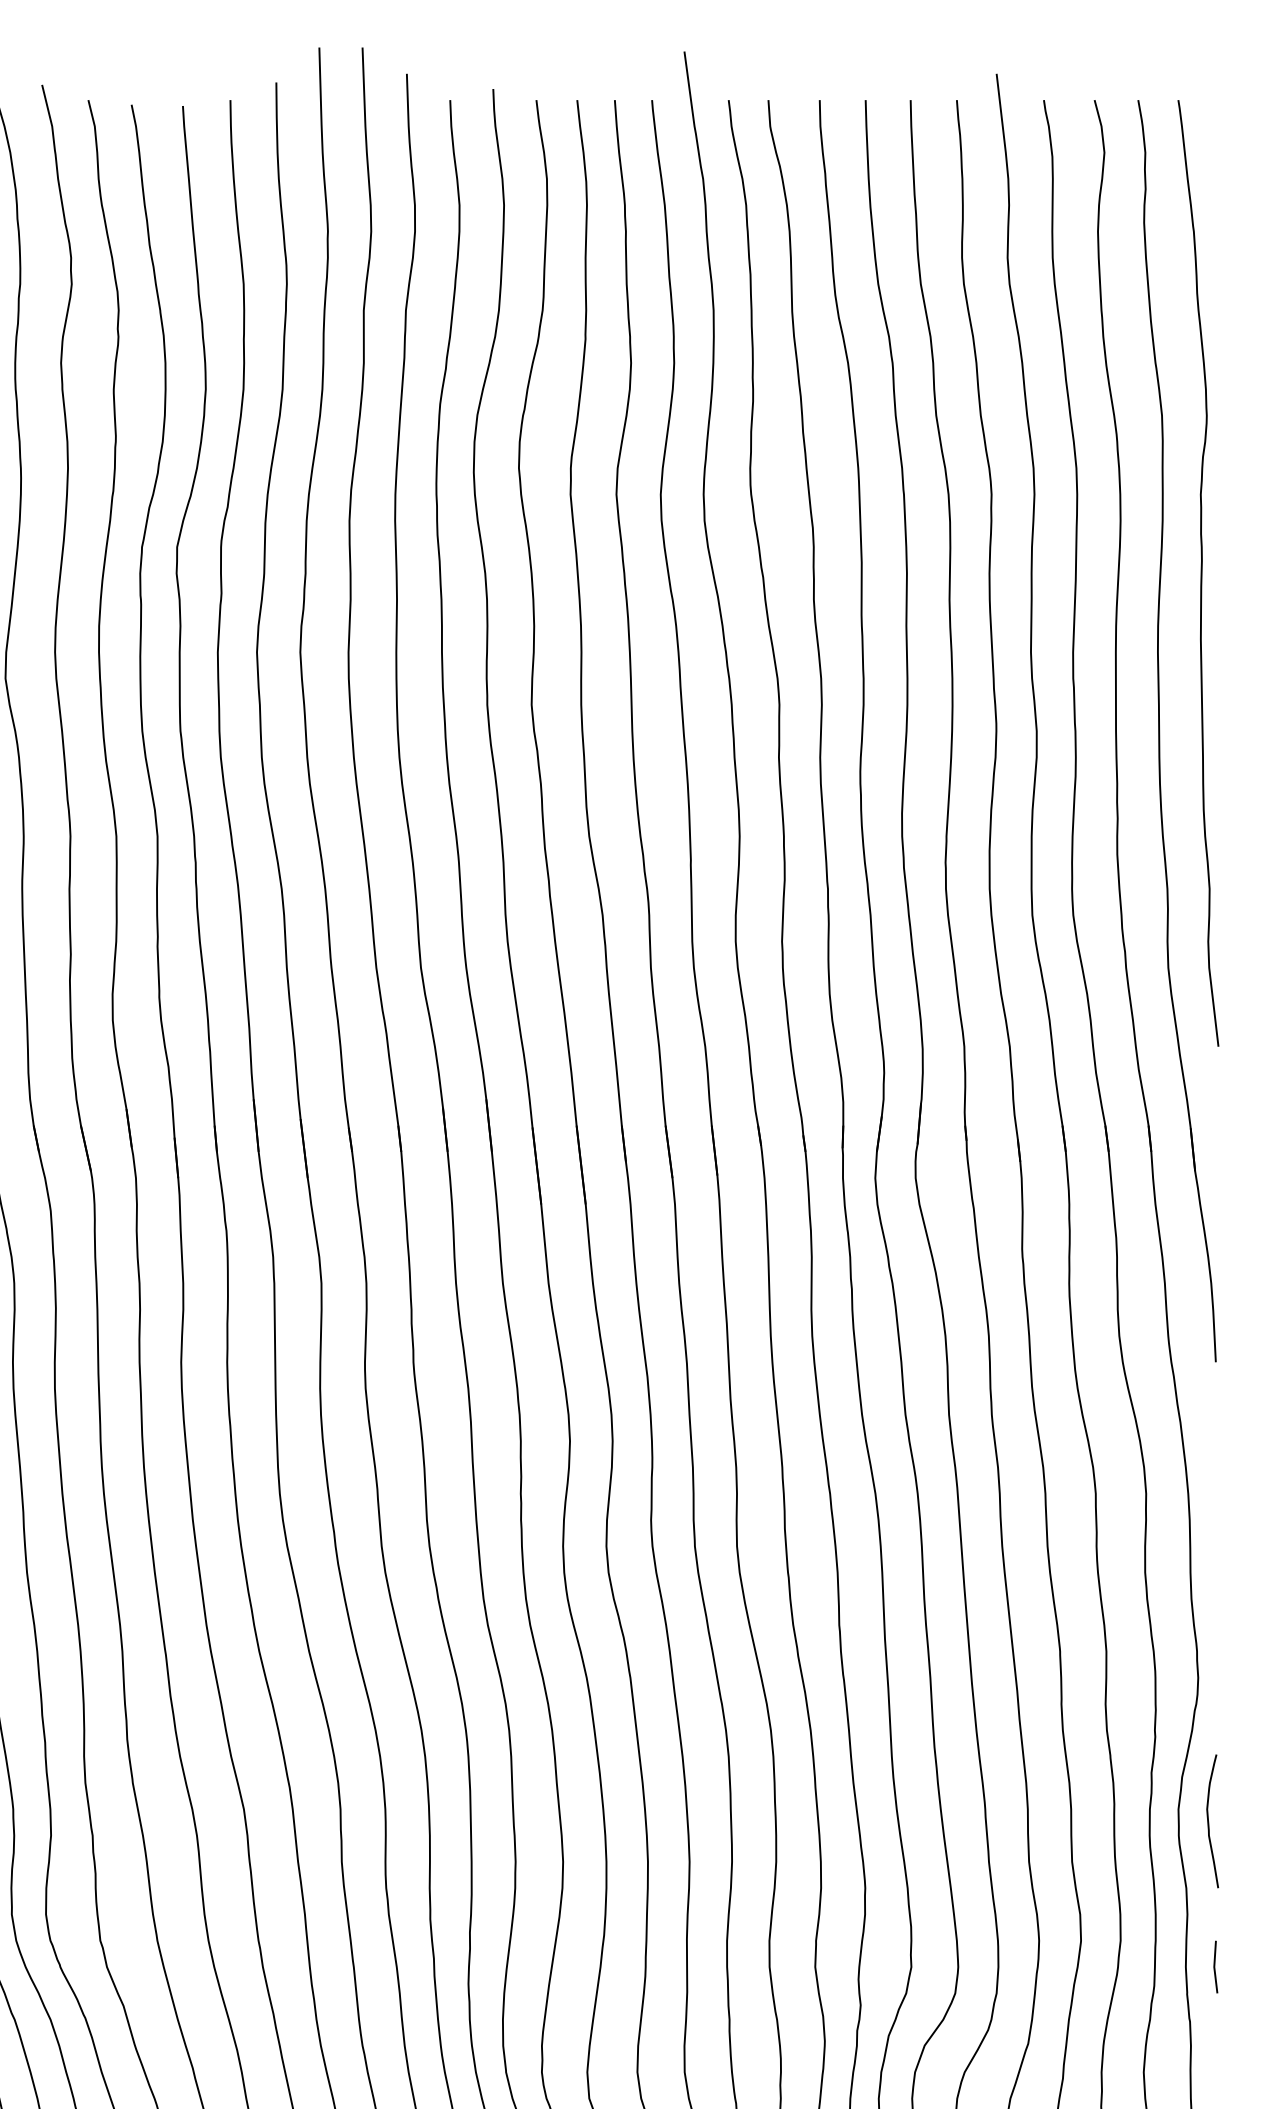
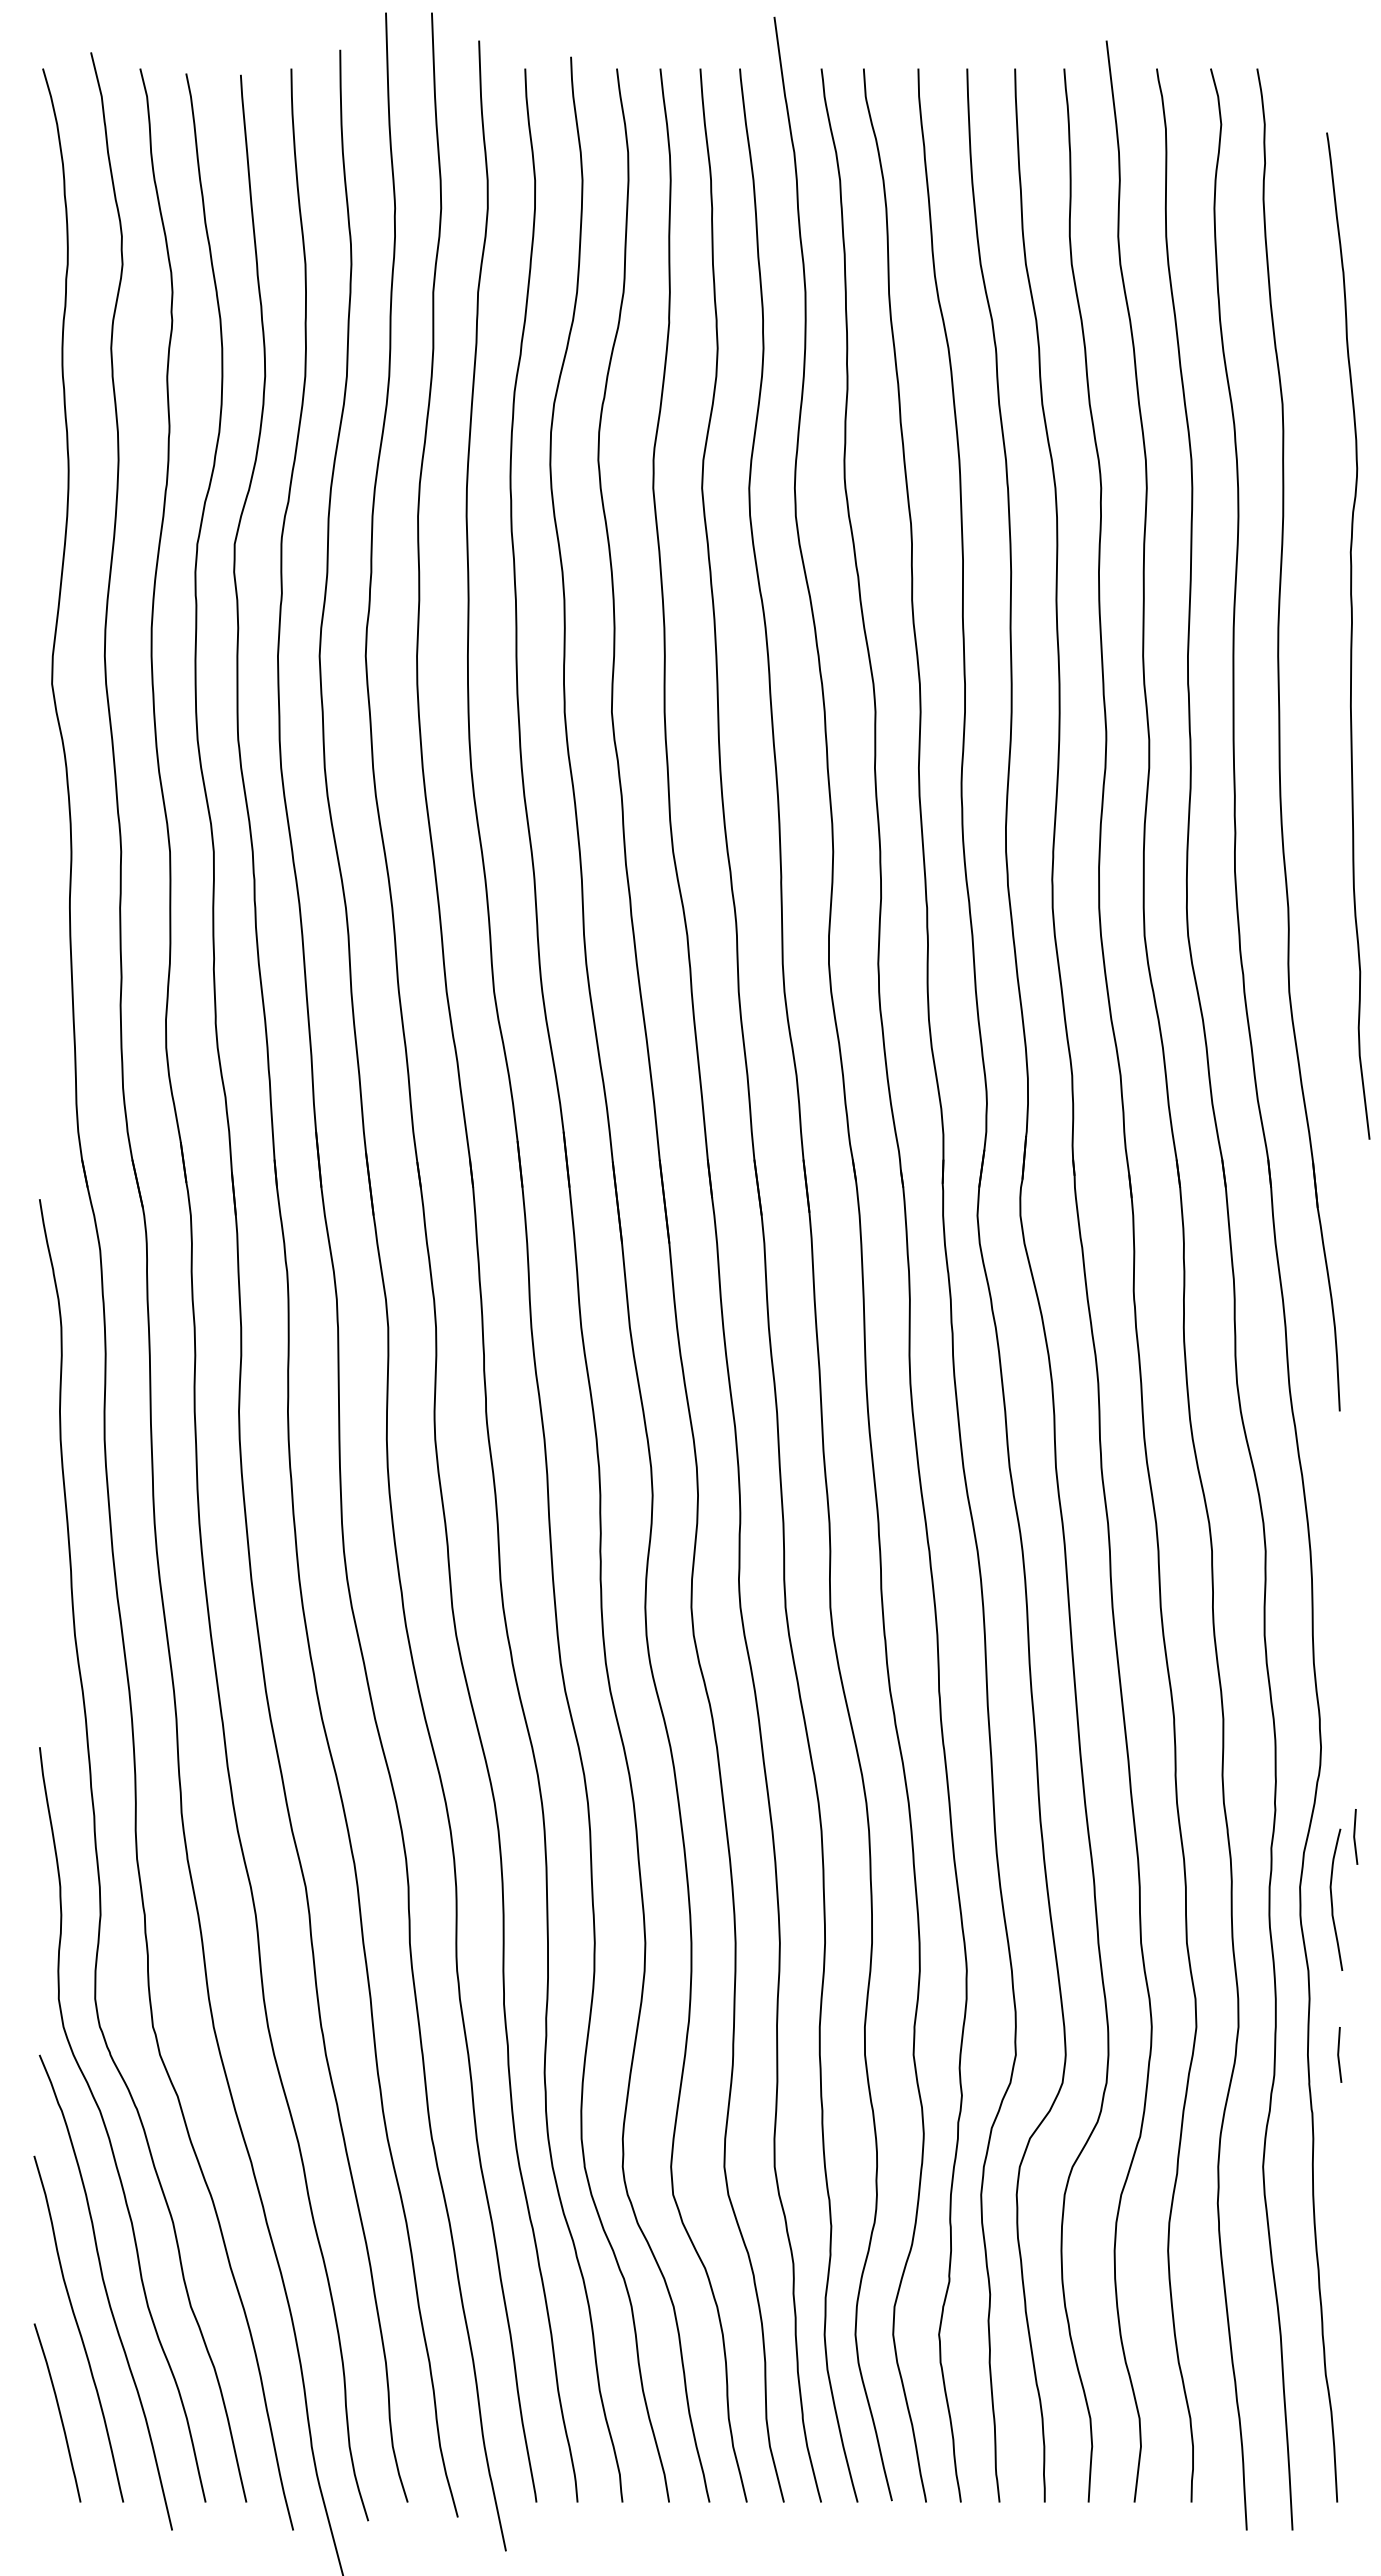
curve: (1200, 572) -> (1350, 635), moved
line: (1230, 1761) -> (1355, 1836), added

